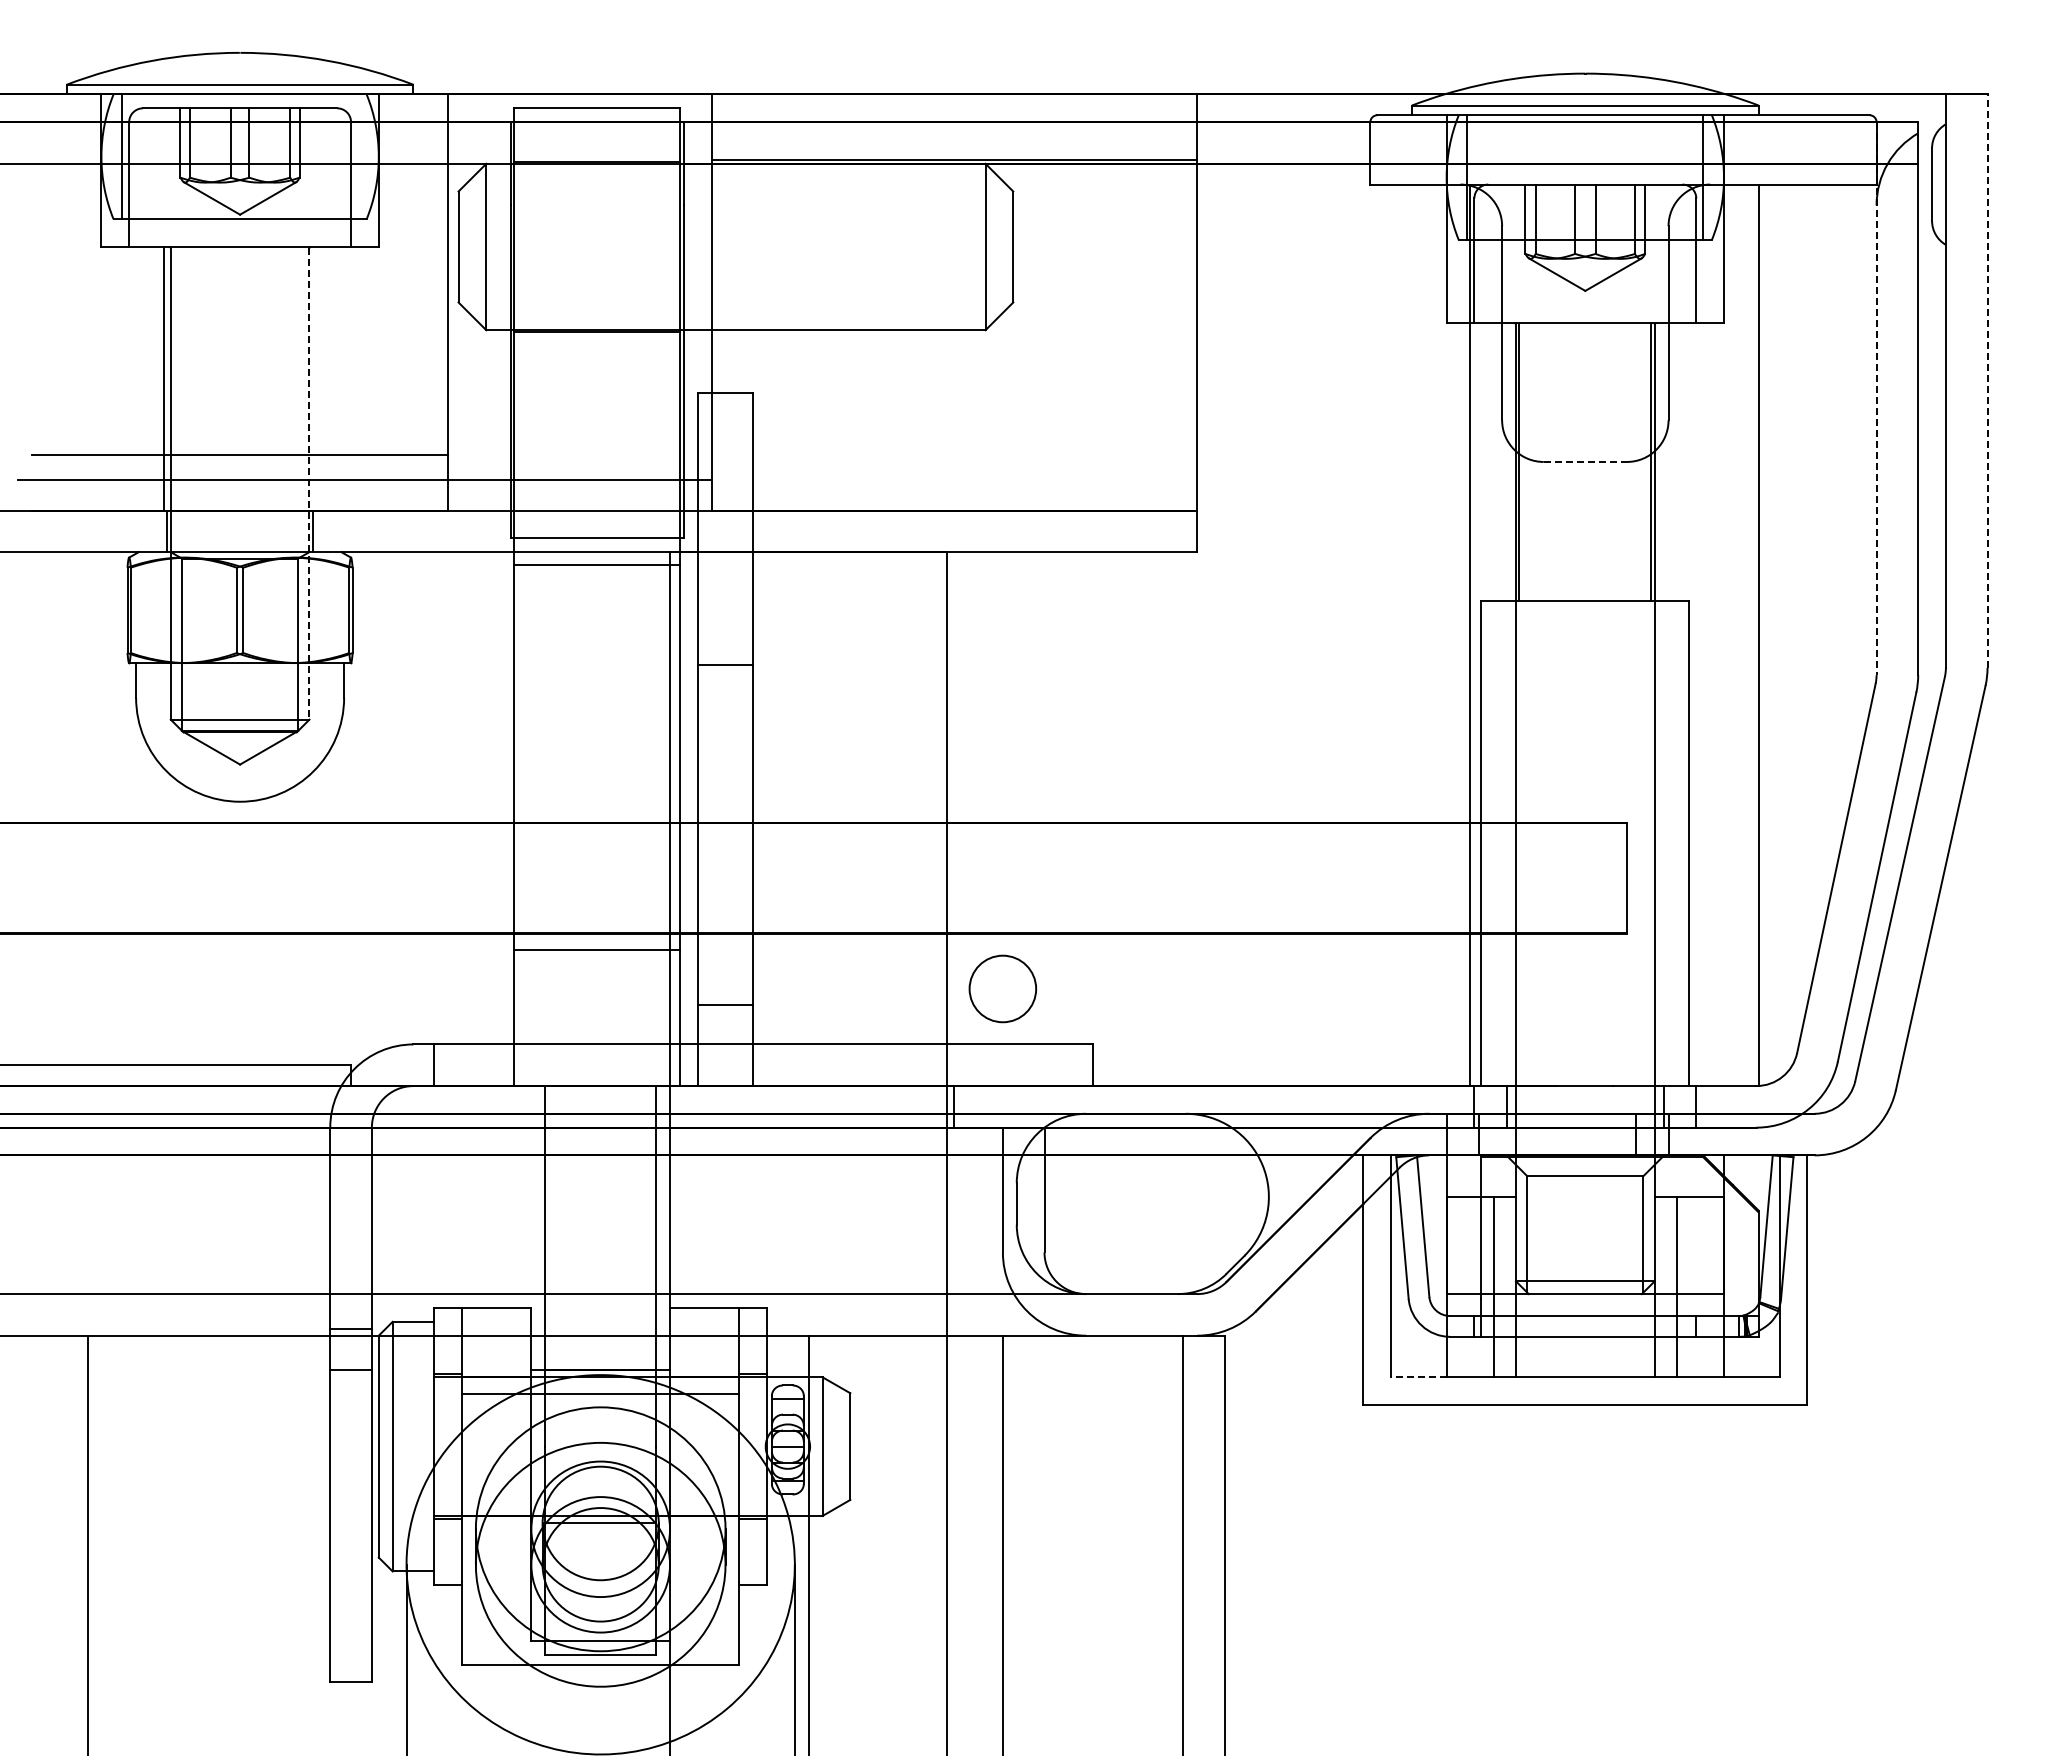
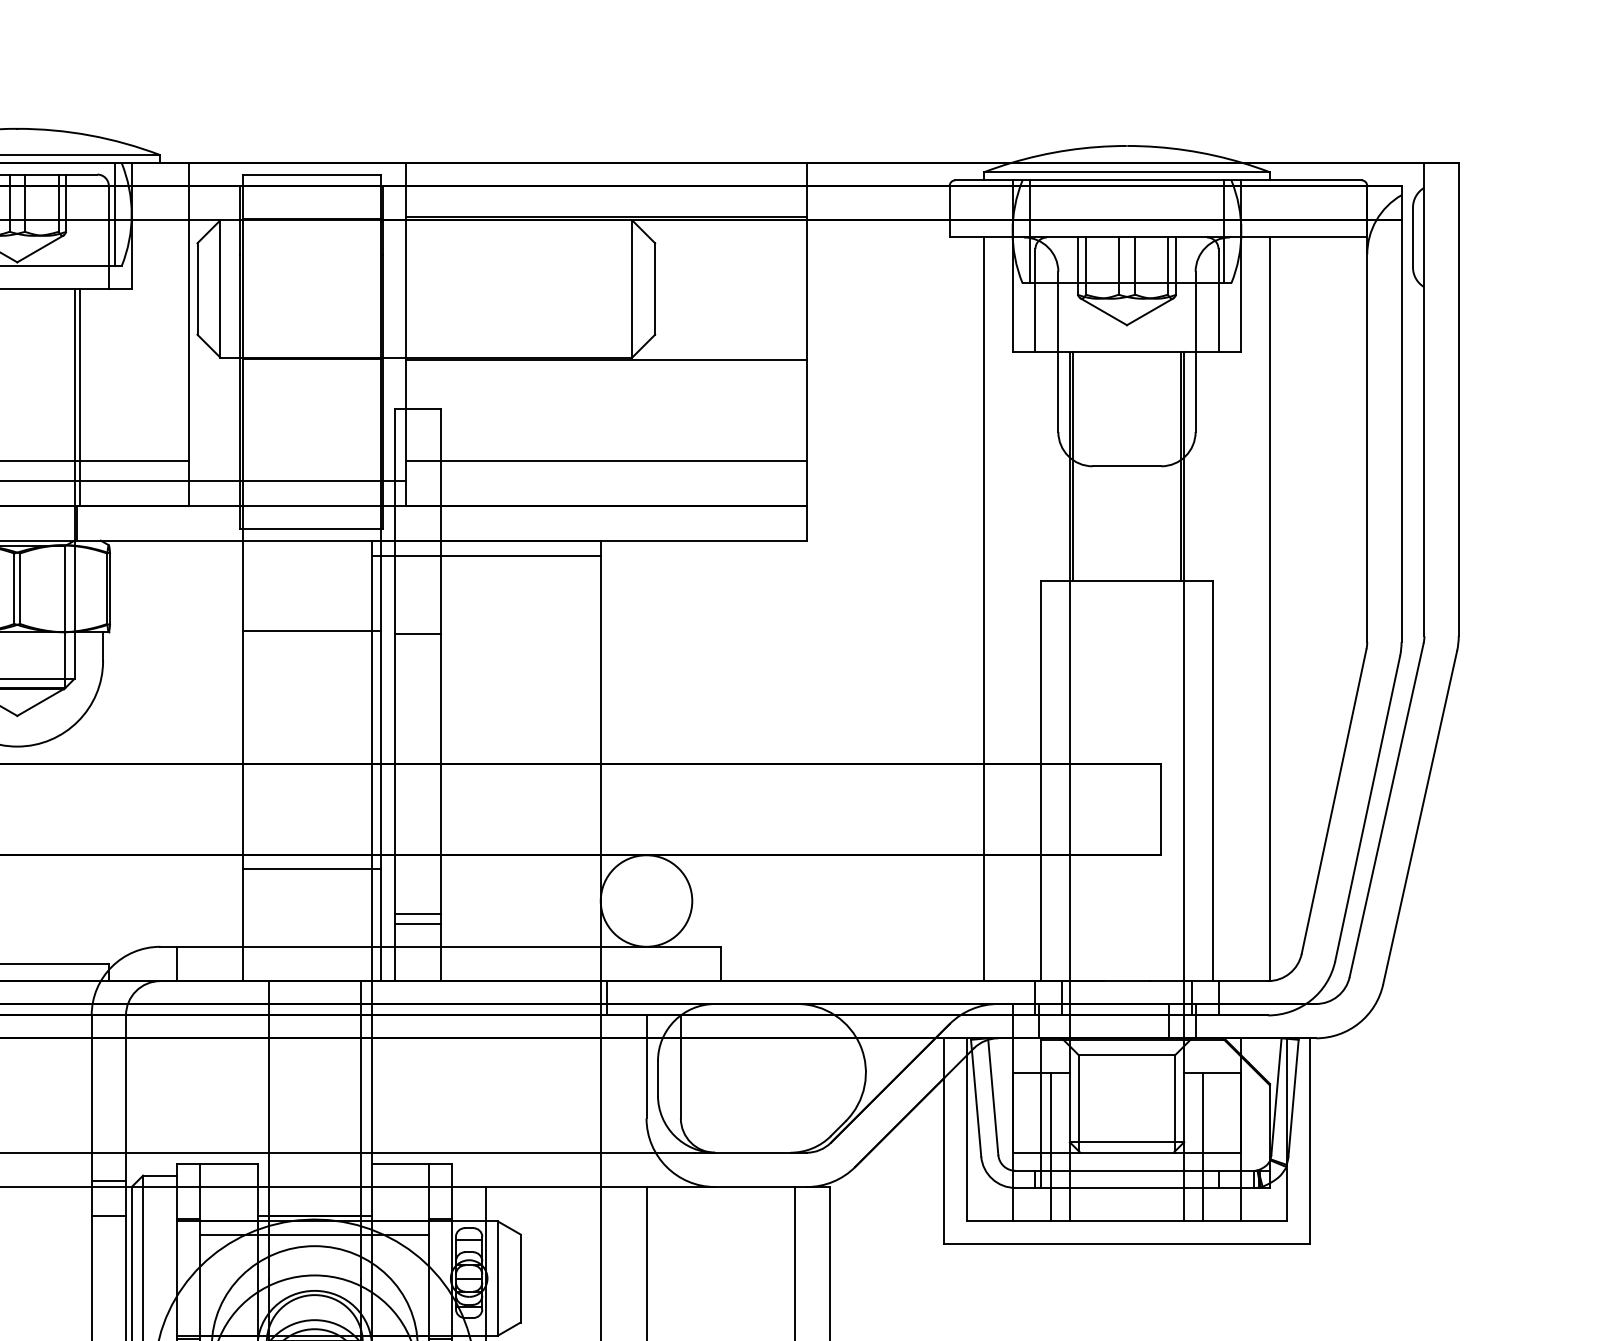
line: (358, 156) -> (114, 214), added
line: (954, 333) -> (606, 360), added
line: (316, 378) -> (80, 397), added
line: (1987, 381) -> (1458, 399), dashed -> solid
line: (1876, 399) -> (1367, 414), dashed -> solid
line: (954, 455) -> (606, 460), added
line: (1585, 461) -> (1127, 465), dashed -> solid
line: (309, 484) -> (74, 484), dashed -> solid
line: (597, 564) -> (312, 630), moved
line: (808, 570) -> (486, 555), added
line: (1469, 635) -> (983, 609), moved
circle: (1002, 988) -> (646, 900), size x1.67
line: (725, 1016) -> (417, 923), added
line: (1418, 1377) -> (989, 1221), dashed -> solid

